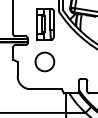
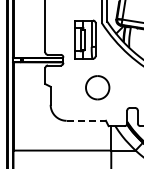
part: (44, 61) -> (97, 87), moved
line: (46, 88) -> (86, 120), solid -> dashed

